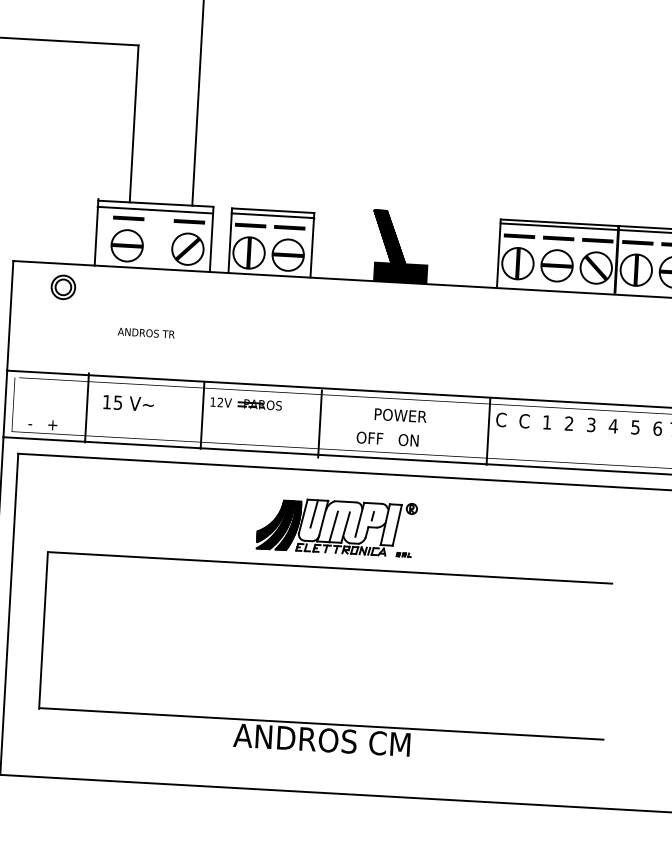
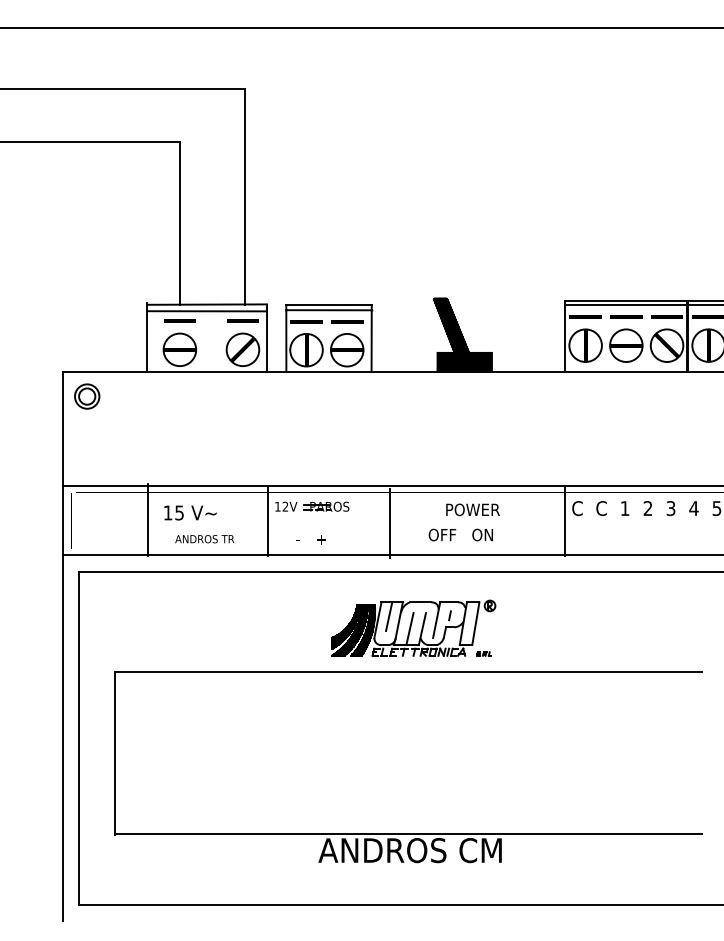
part: (63, 287) -> (87, 396), moved
text: (146, 333) -> (204, 539), moved
text: (42, 424) -> (310, 539), moved

